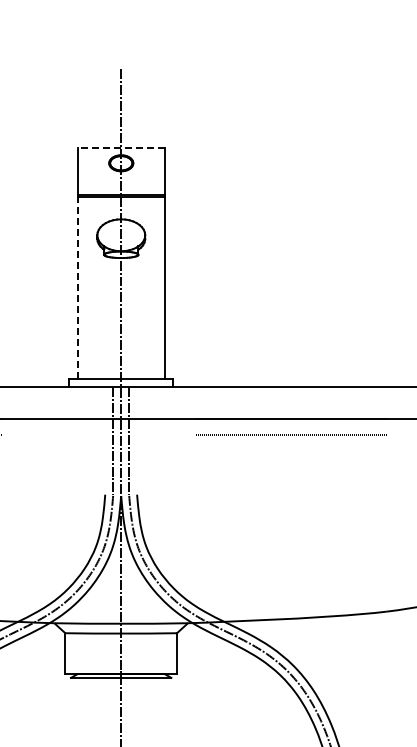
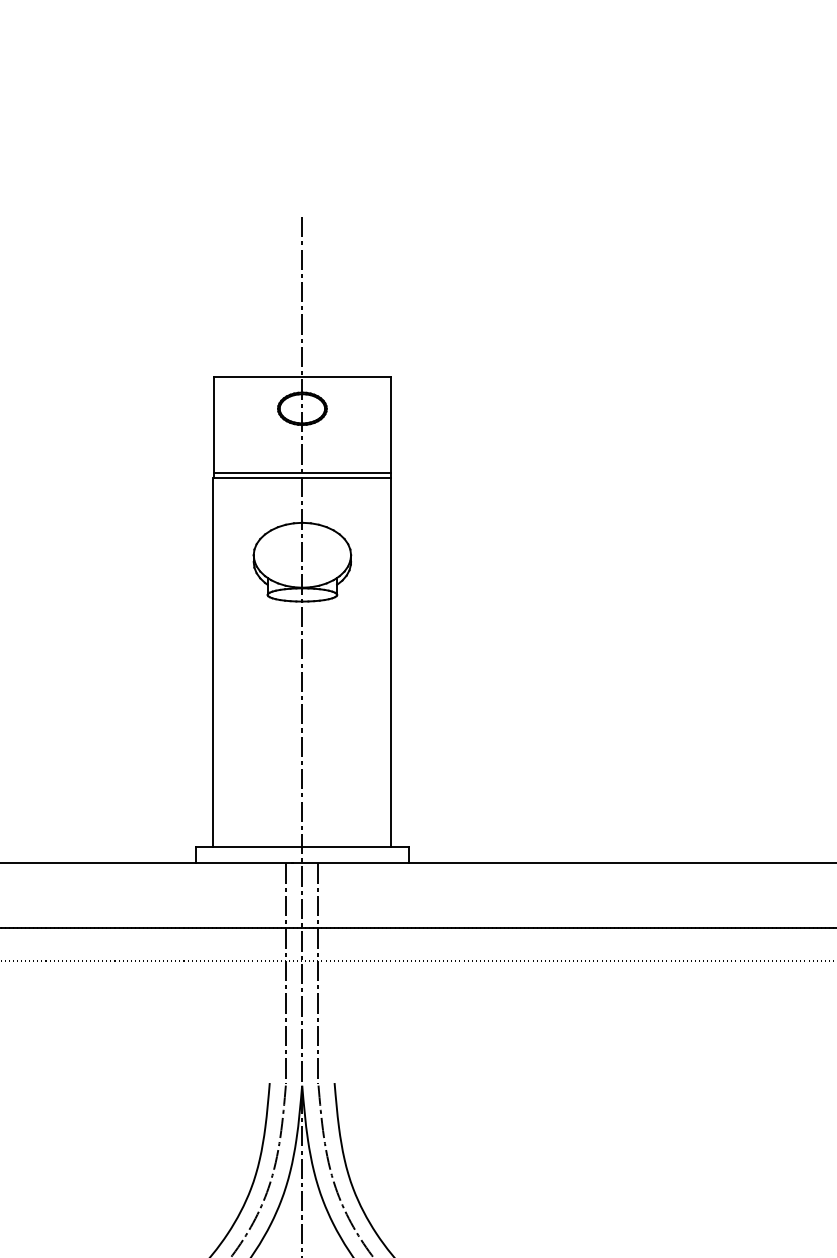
line: (120, 147) -> (300, 376), dashed -> solid
line: (77, 287) -> (213, 661), dashed -> solid

